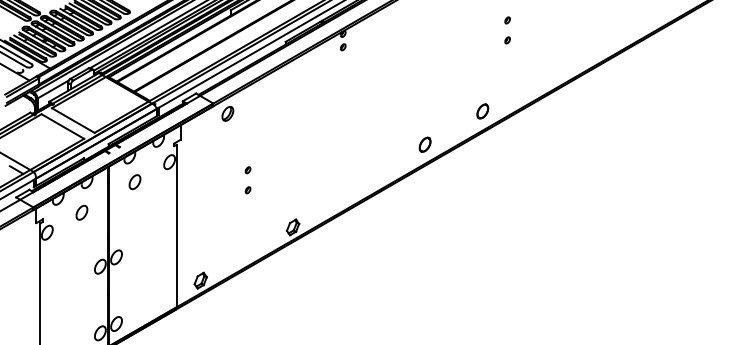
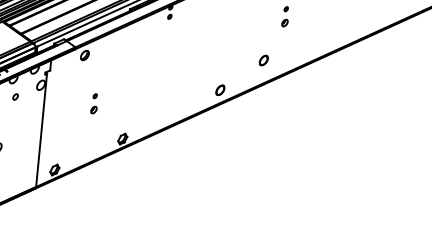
part: (507, 40) -> (284, 23), size x1.6
part: (482, 111) -> (263, 60), moved
part: (134, 182) -> (15, 97), size x0.6
part: (247, 190) -> (93, 110), size x1.6

